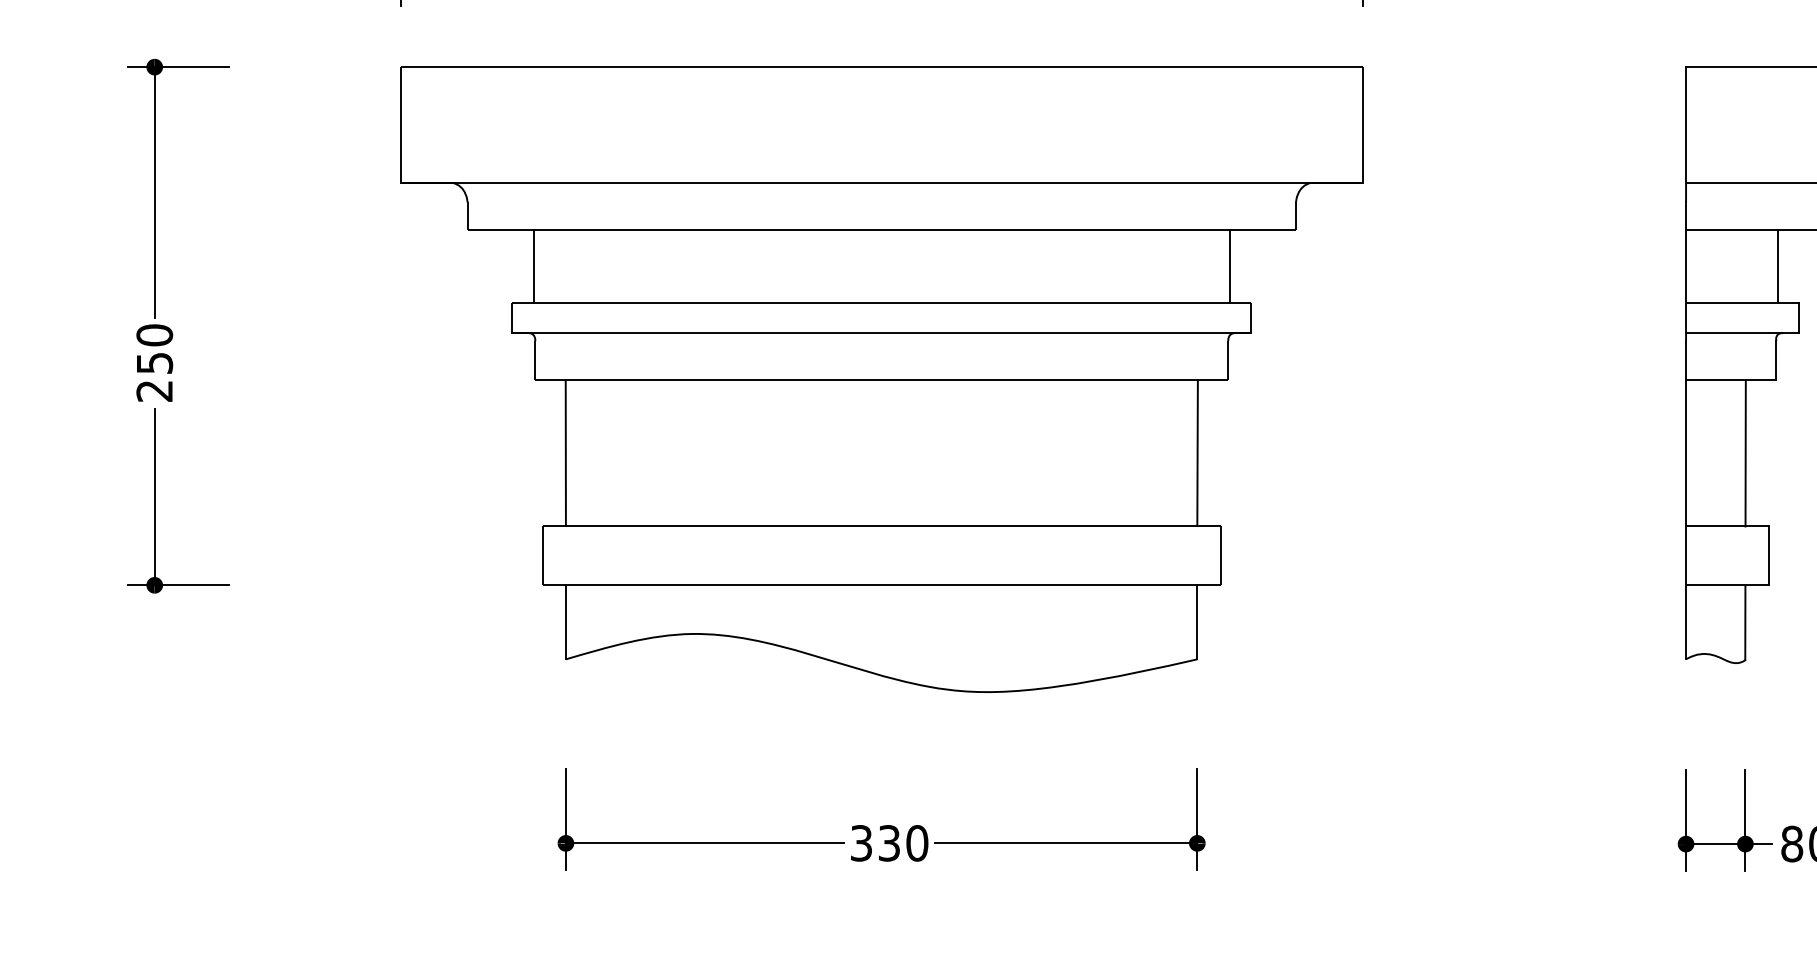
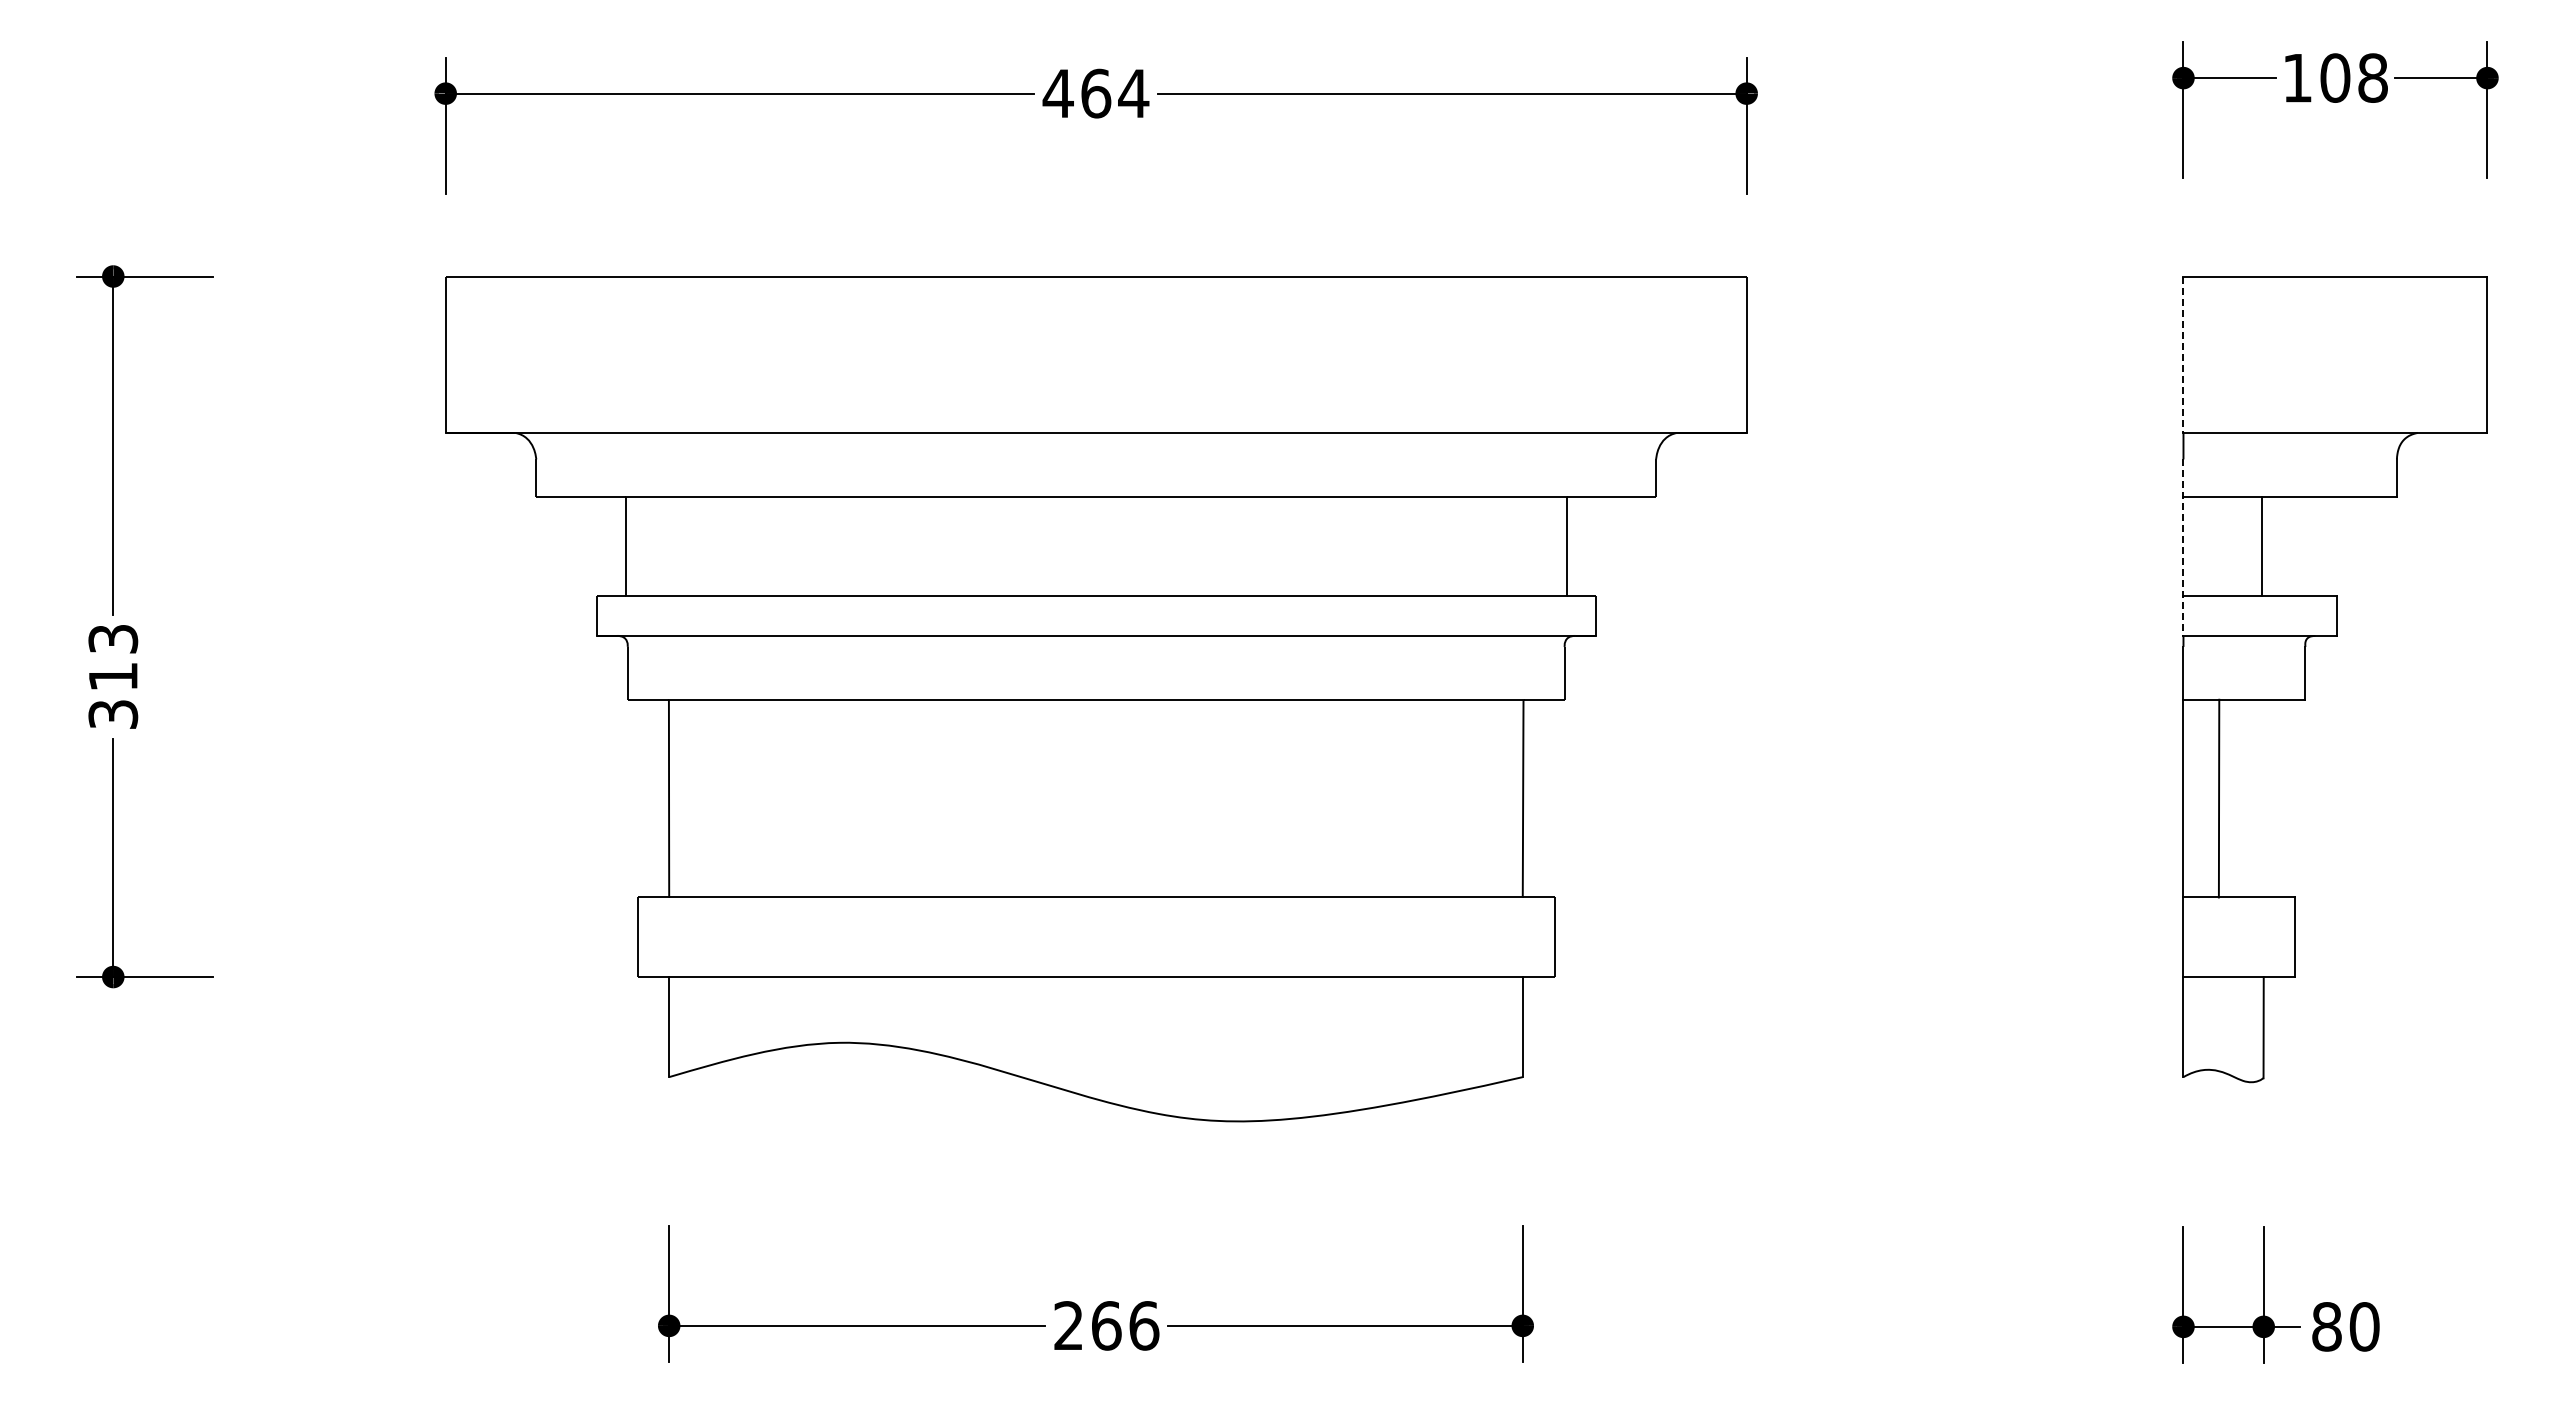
line: (1686, 125) -> (2183, 355), solid -> dashed
line: (1777, 266) -> (2262, 545), moved
line: (1686, 268) -> (2183, 548), solid -> dashed
text: (154, 363) -> (113, 676), 250 -> 313
line: (1745, 453) -> (2218, 798), moved
text: (889, 843) -> (1106, 1325), 330 -> 266

